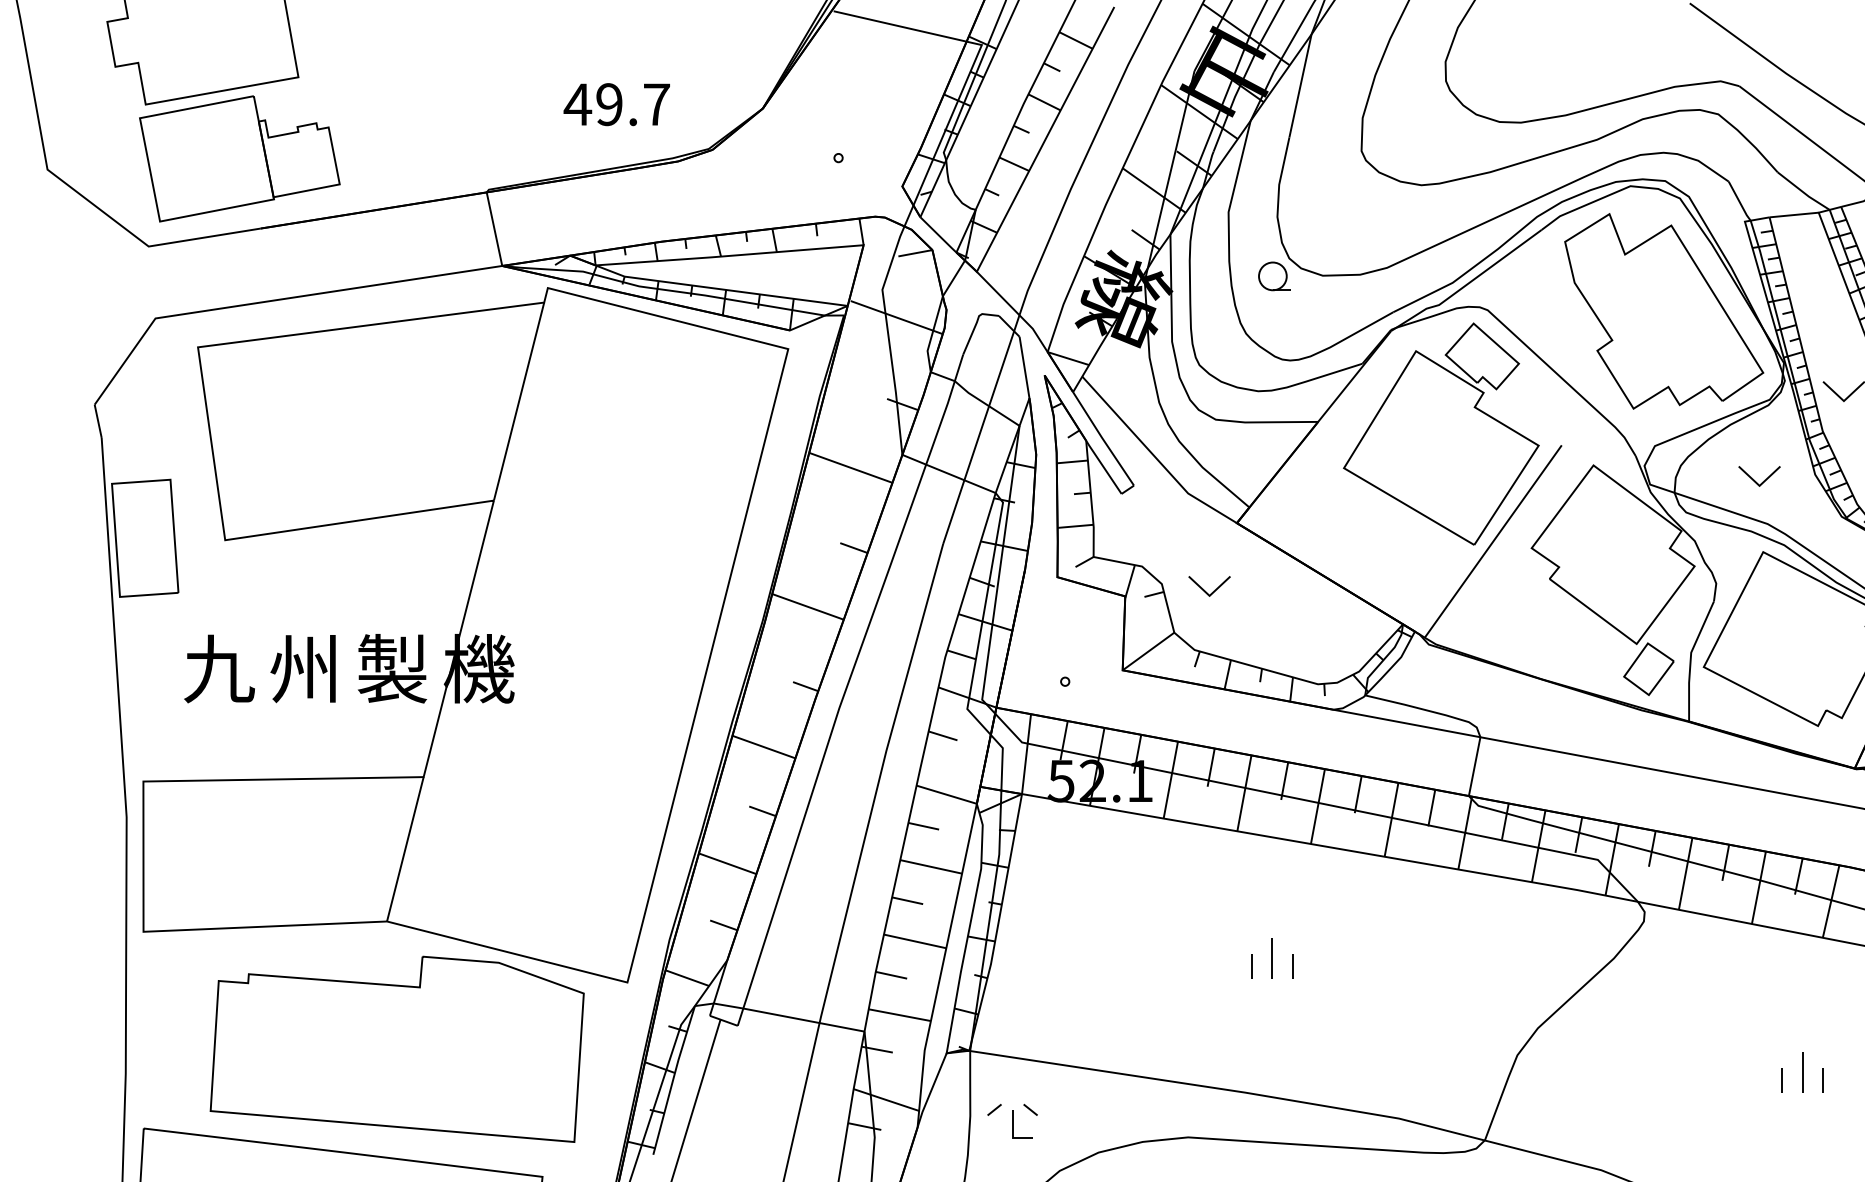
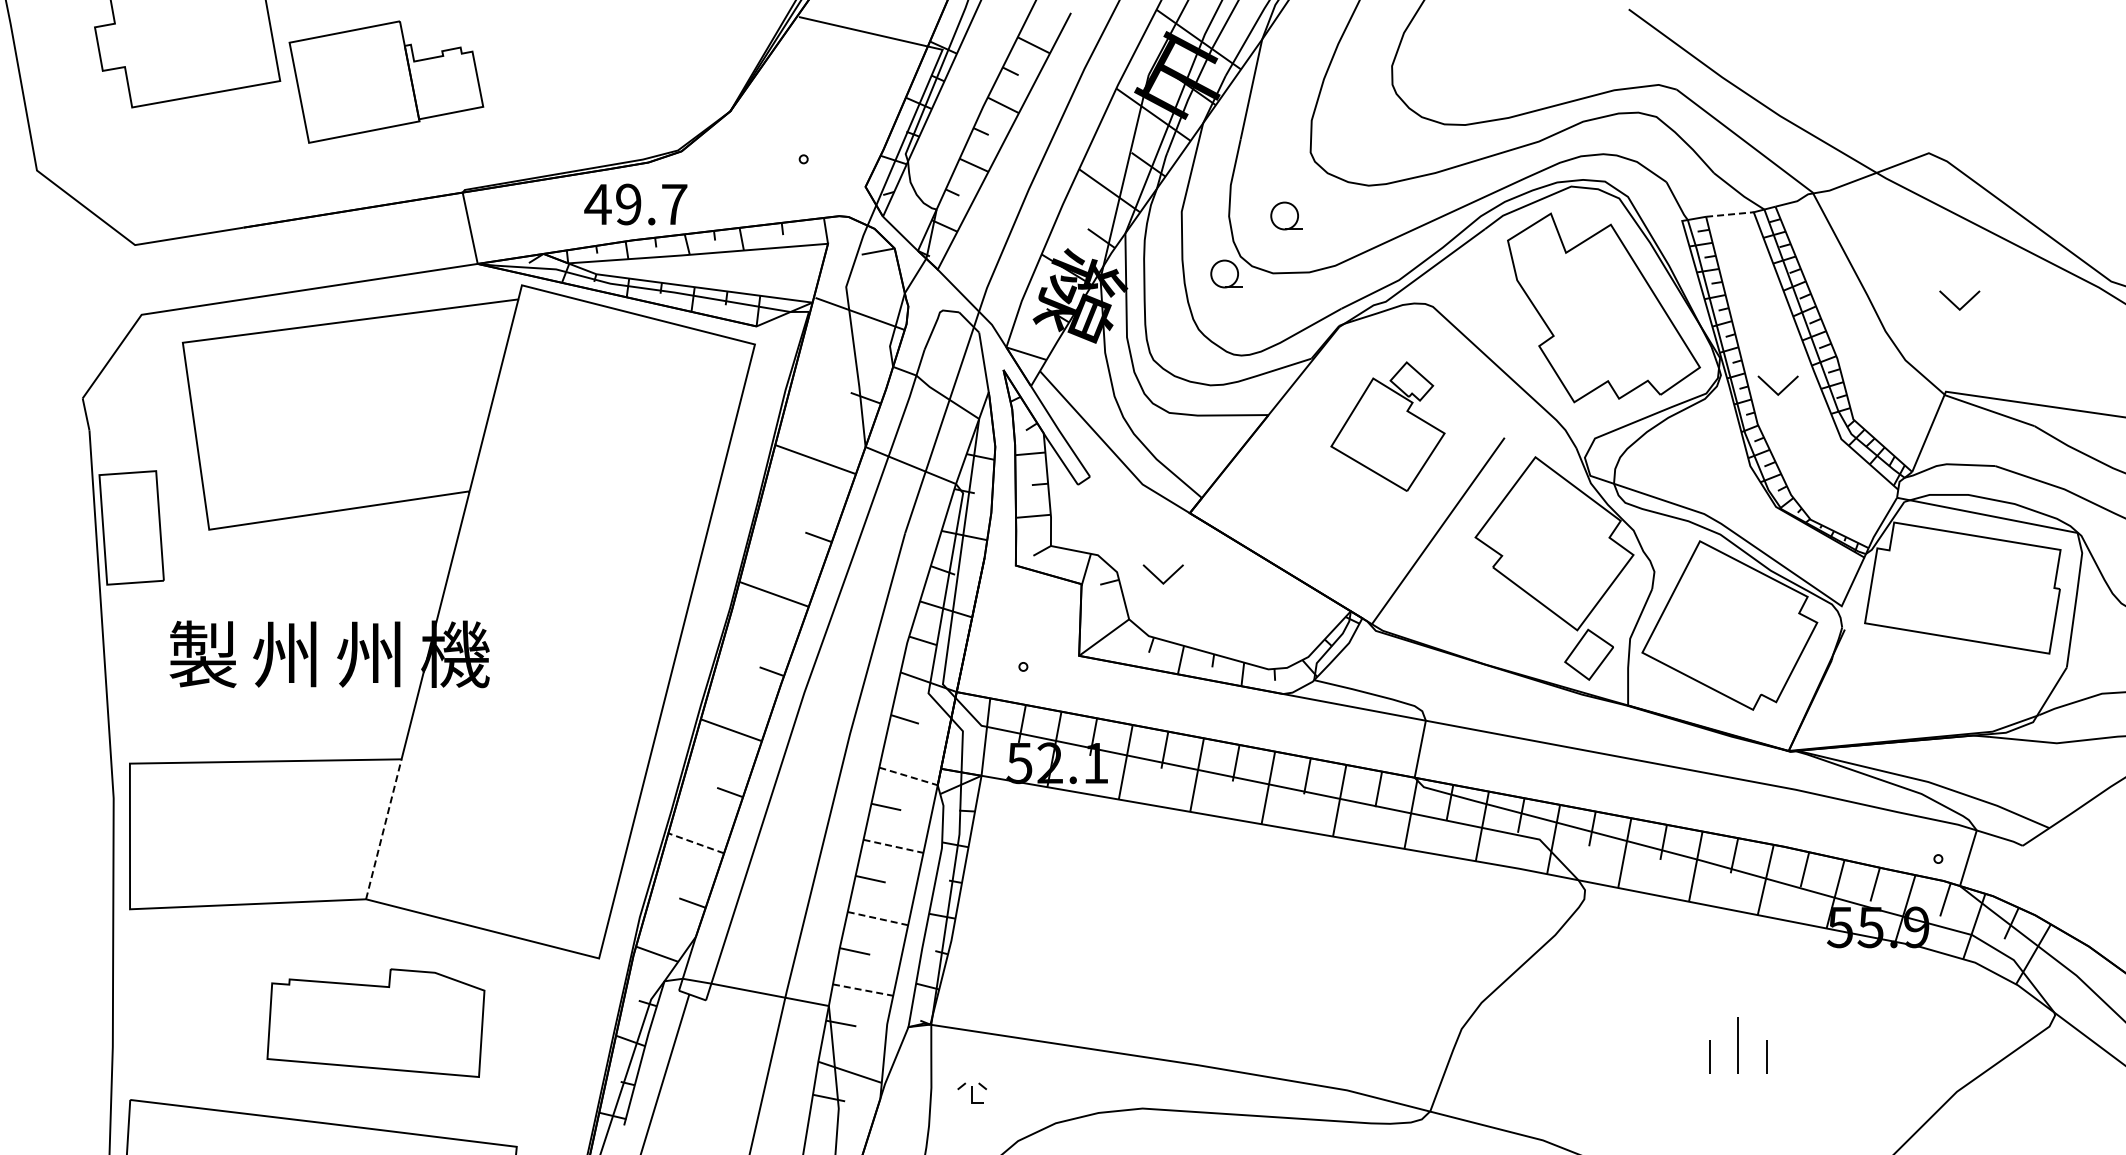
text: (616, 104) -> (635, 204), moved
part: (239, 158) -> (386, 81), moved
line: (1793, 214) -> (1729, 214), solid -> dashed
part: (1336, 216) -> (1286, 215), added
part: (1440, 433) -> (1387, 426), size x0.6
part: (1759, 477) -> (1696, 468), removed
text: (391, 667) -> (370, 653), 製 -> 州
text: (219, 668) -> (203, 654), 九 -> 製
line: (946, 794) -> (908, 776), solid -> dashed
line: (405, 848) -> (383, 828), solid -> dashed
line: (727, 863) -> (696, 843), solid -> dashed
line: (931, 867) -> (893, 846), solid -> dashed
line: (914, 941) -> (877, 918), solid -> dashed
part: (1271, 957) -> (1223, 934), removed
line: (900, 1015) -> (863, 990), solid -> dashed
part: (396, 1048) -> (375, 1022), size x0.6
part: (1801, 1072) -> (1737, 1045), size x1.4
part: (1011, 1120) -> (971, 1092), size x0.6

